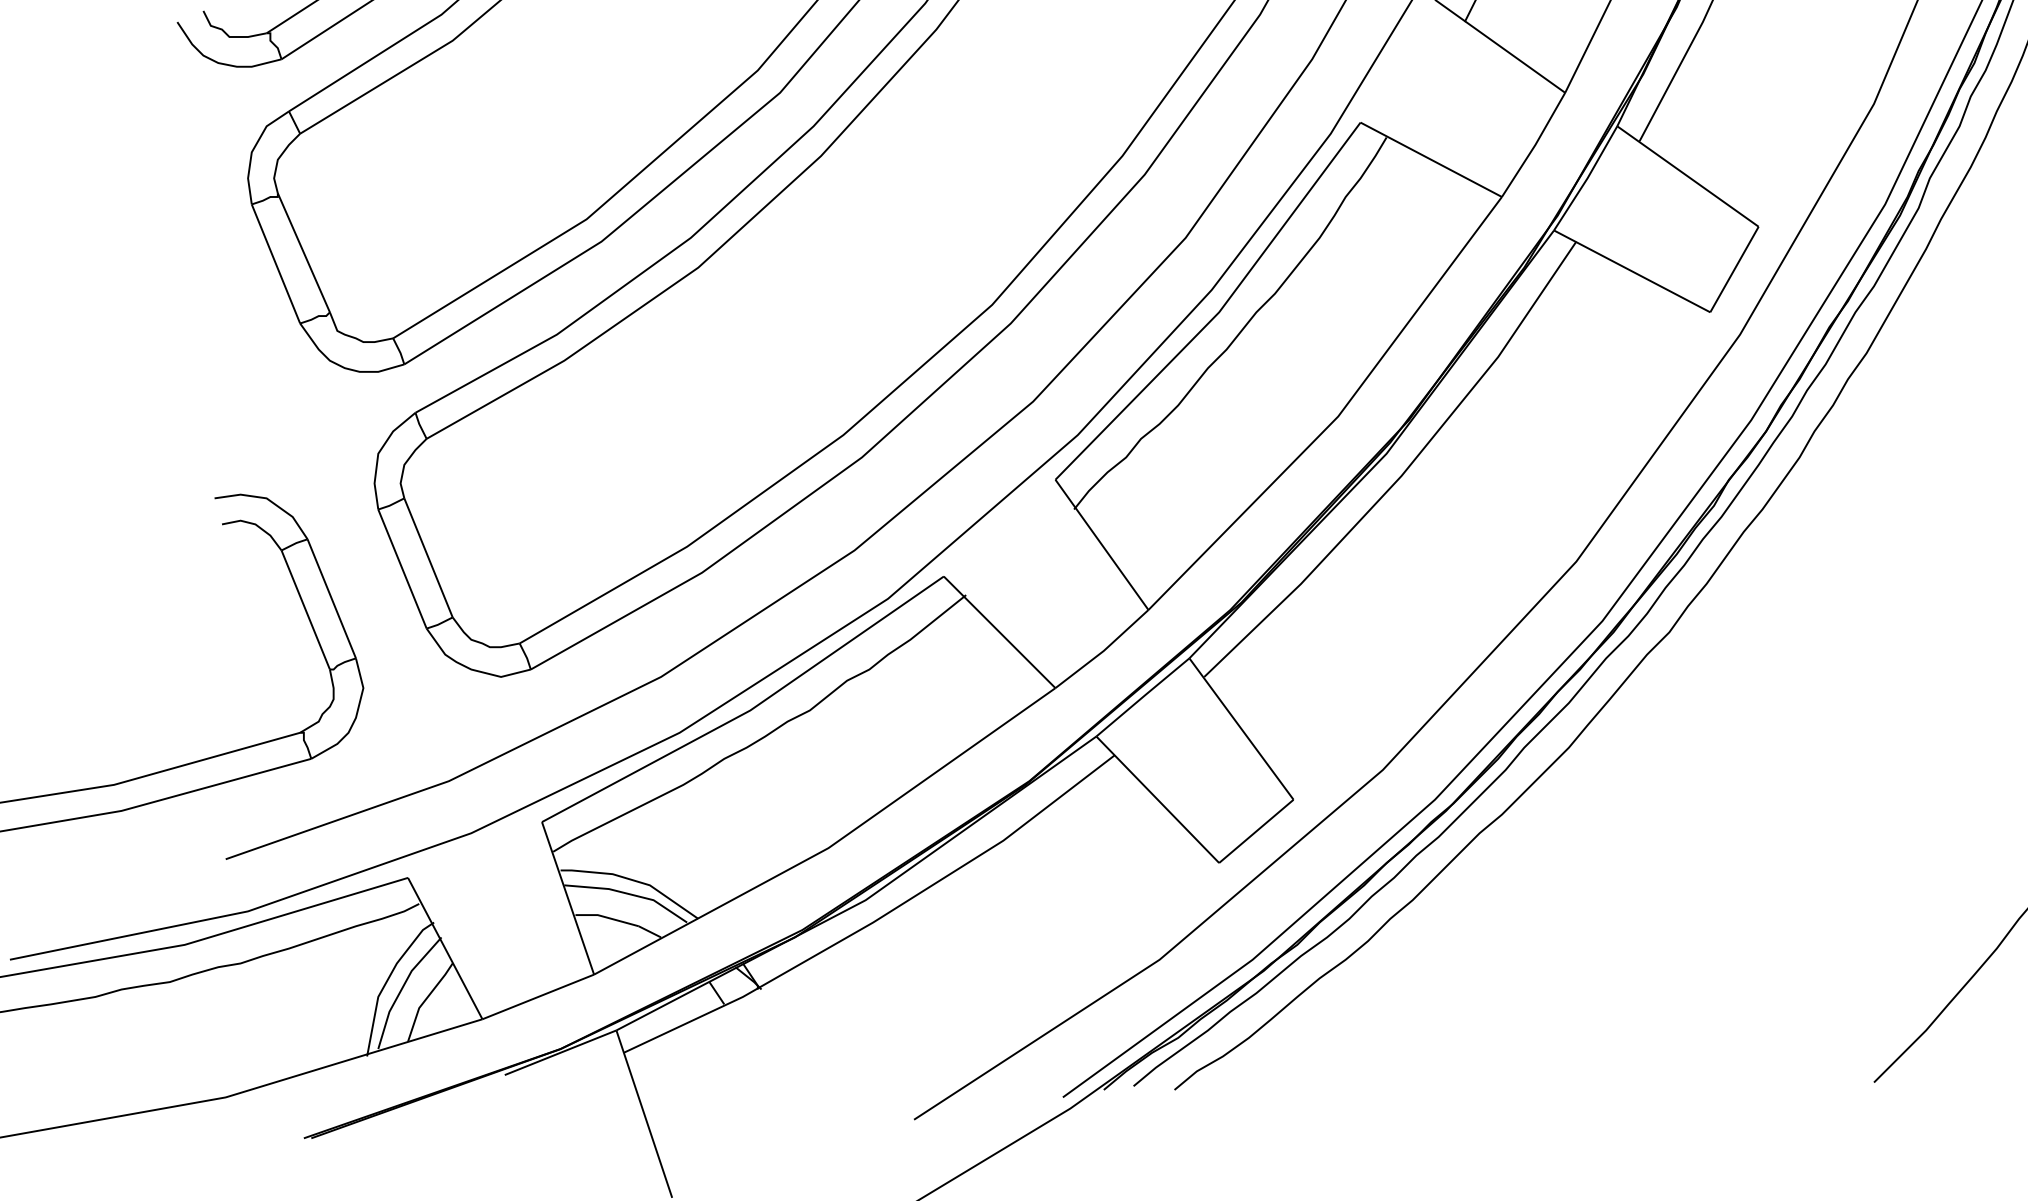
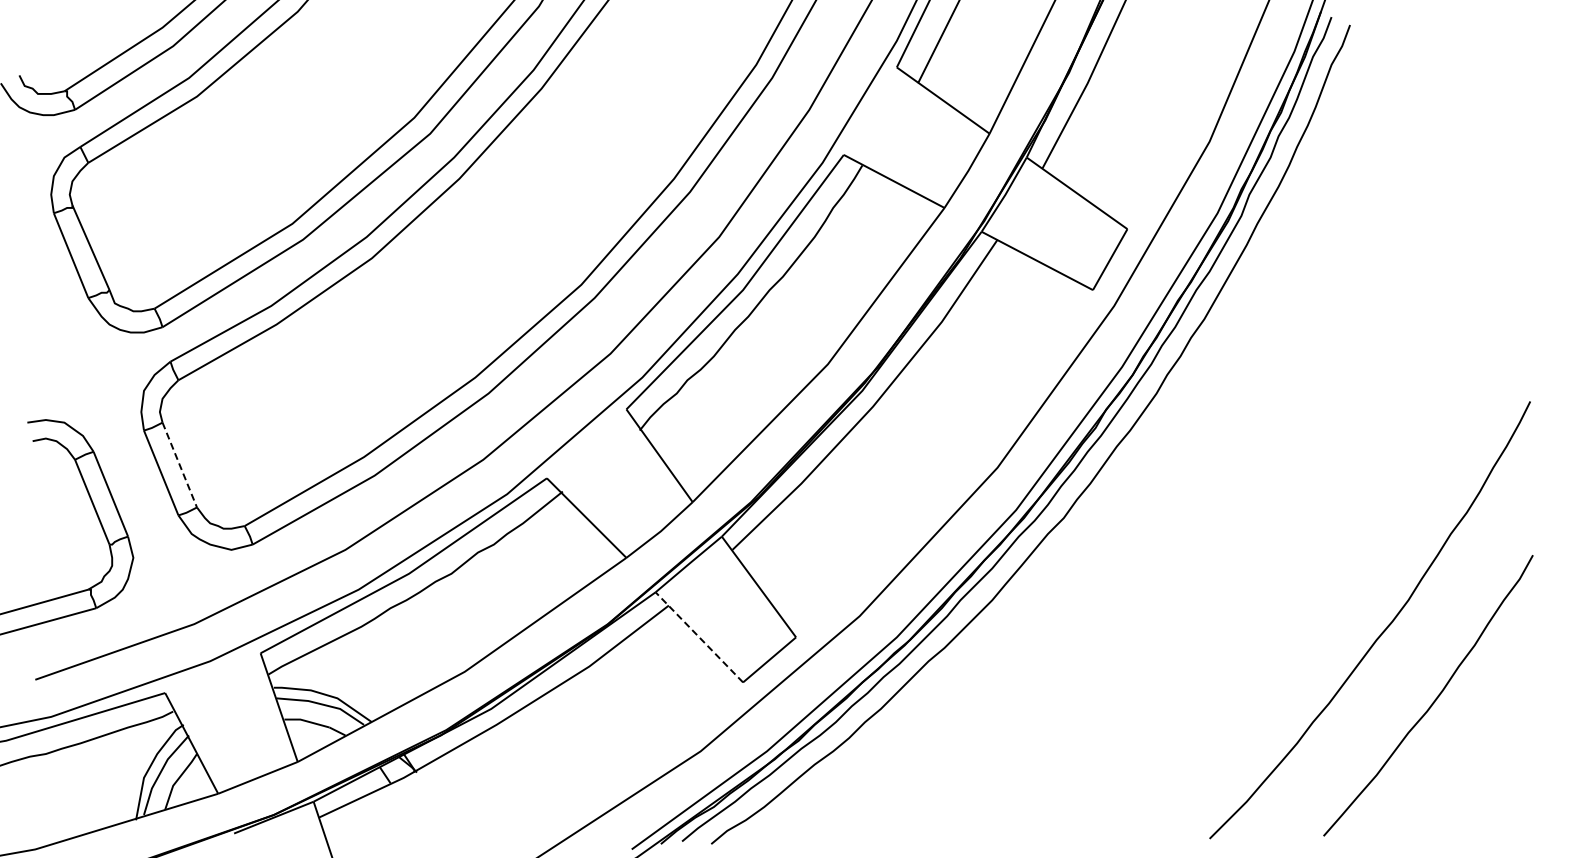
line: (428, 558) -> (179, 465), solid -> dashed
line: (1157, 799) -> (699, 637), solid -> dashed

